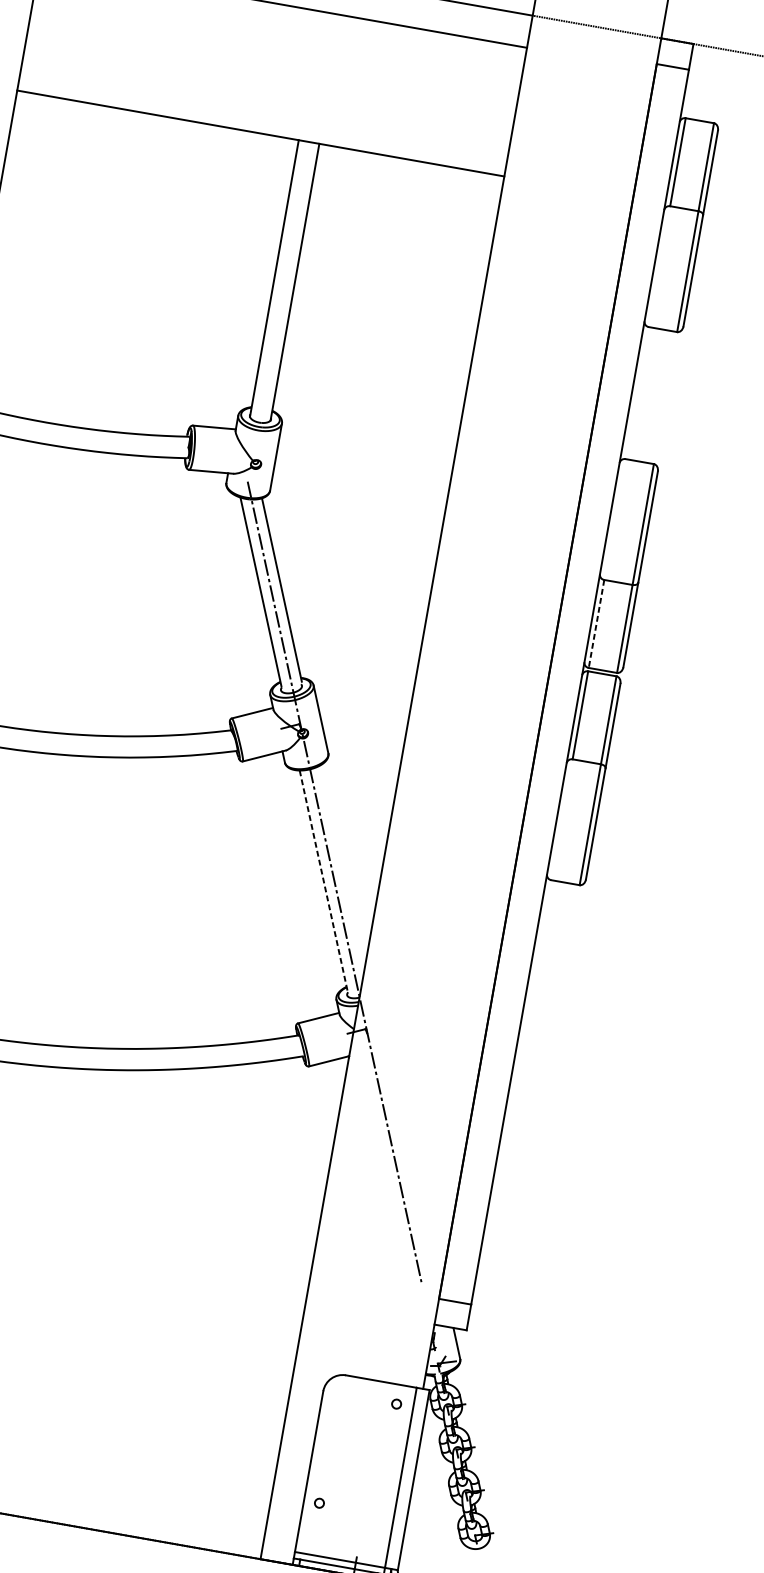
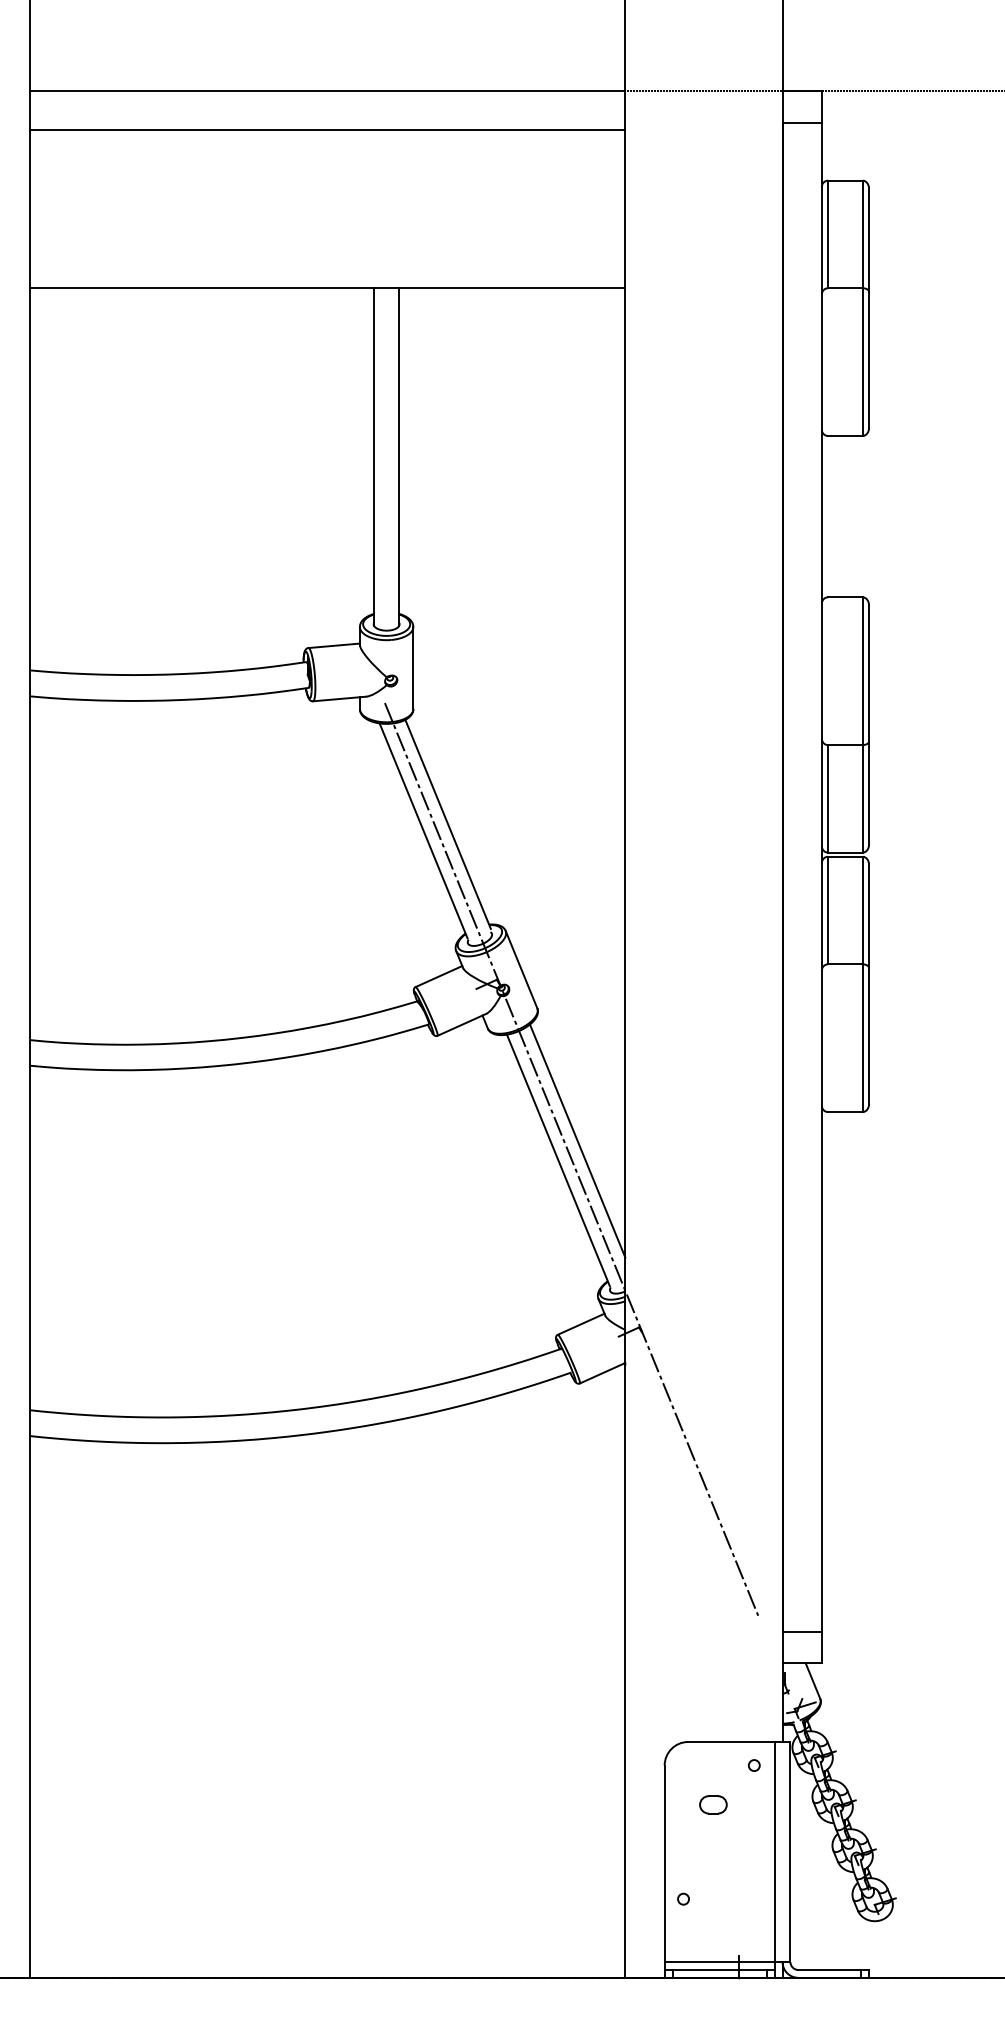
line: (596, 623) -> (828, 798), dashed -> solid
line: (342, 867) -> (577, 1140), added
line: (323, 880) -> (558, 1160), dashed -> solid
part: (357, 1430) -> (713, 1804), added

